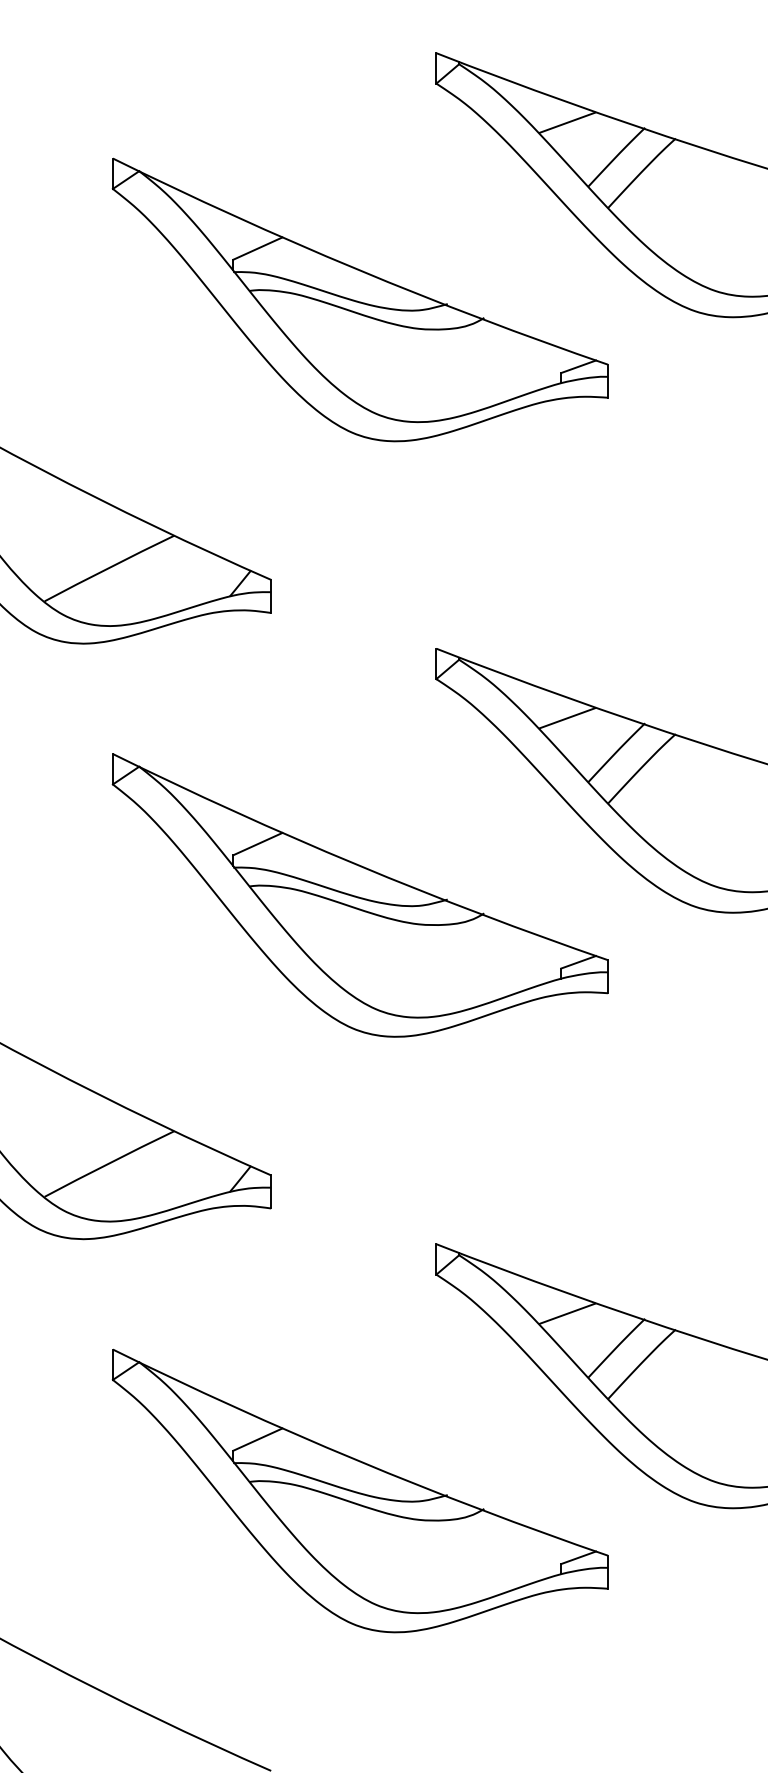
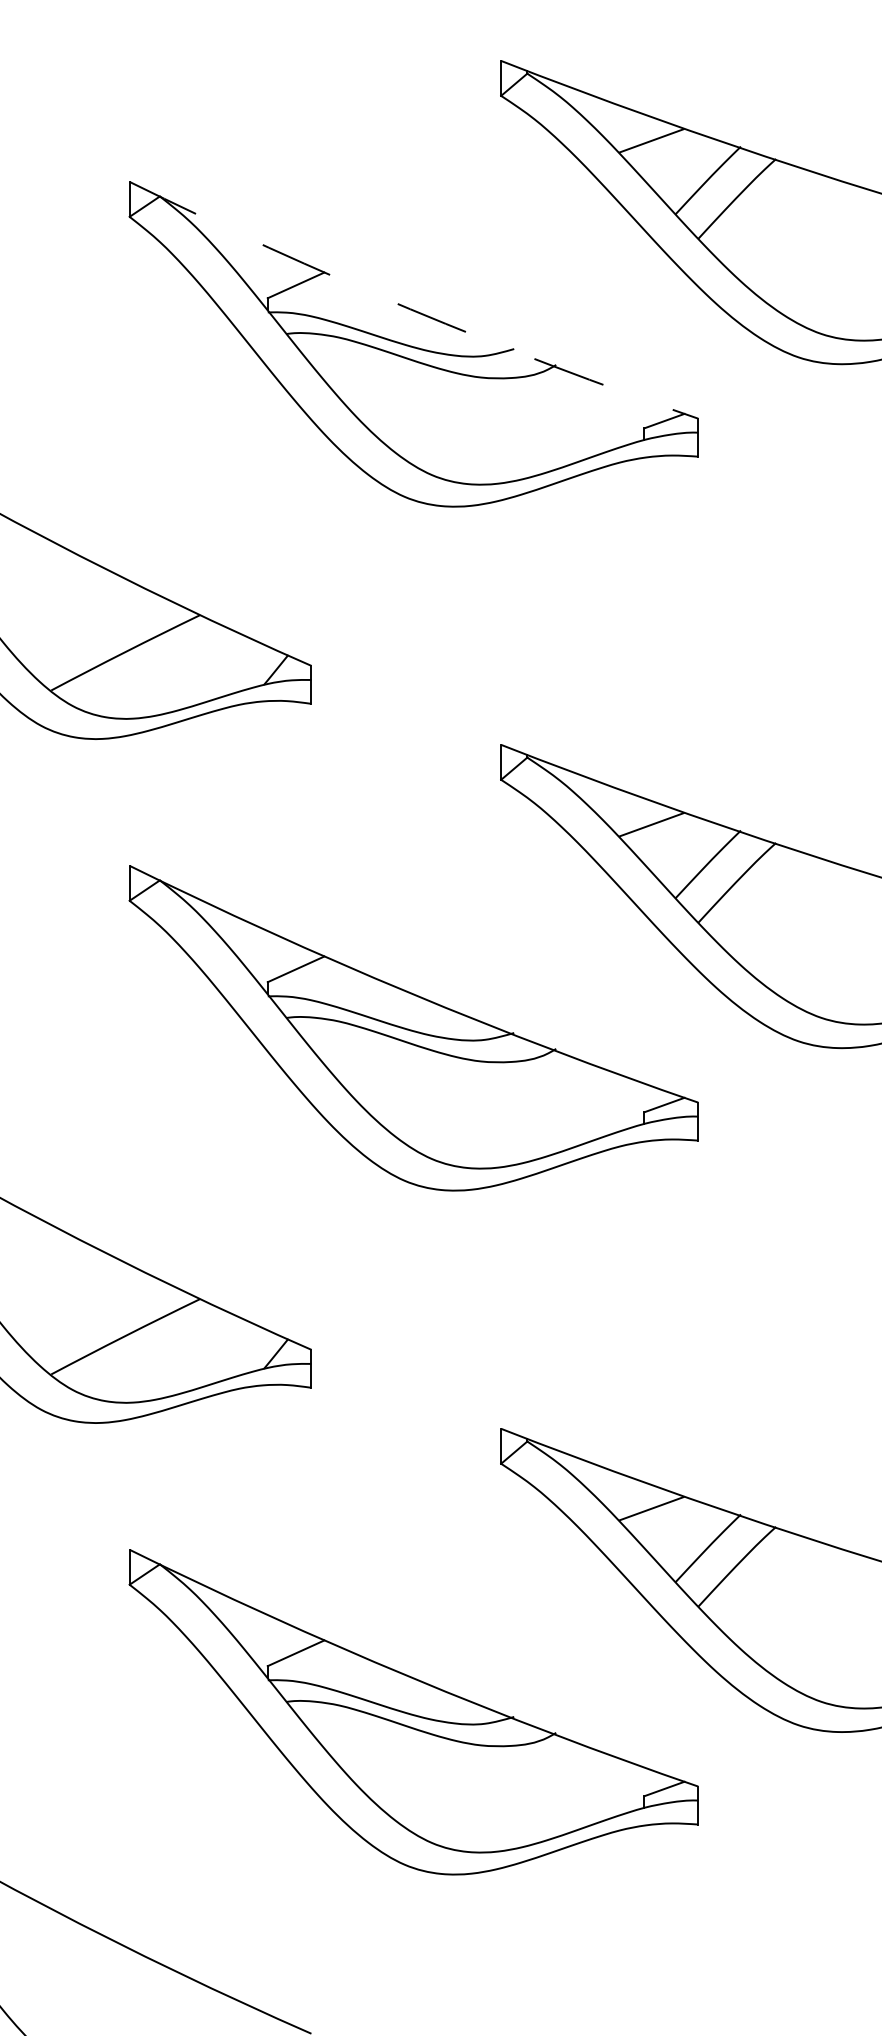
arc: (357, 269) -> (410, 309), solid -> dashed

